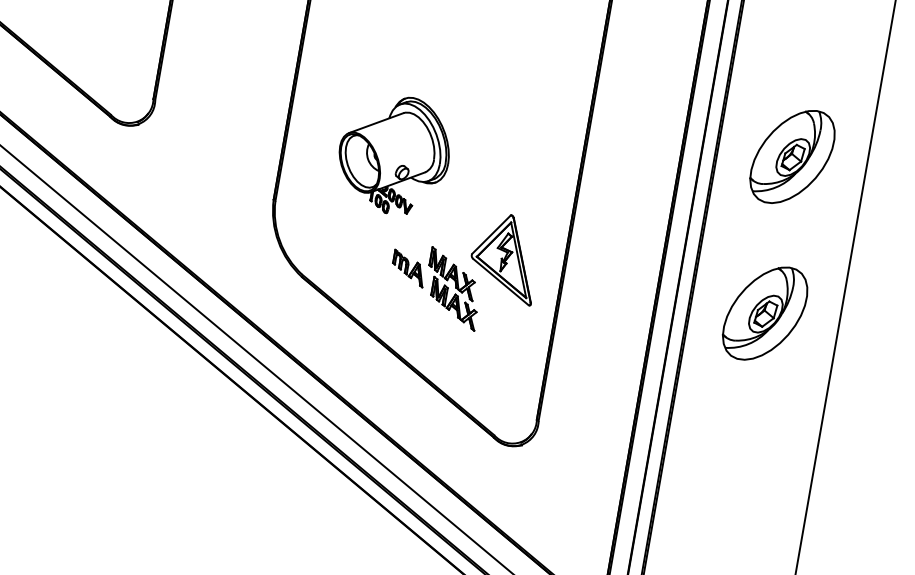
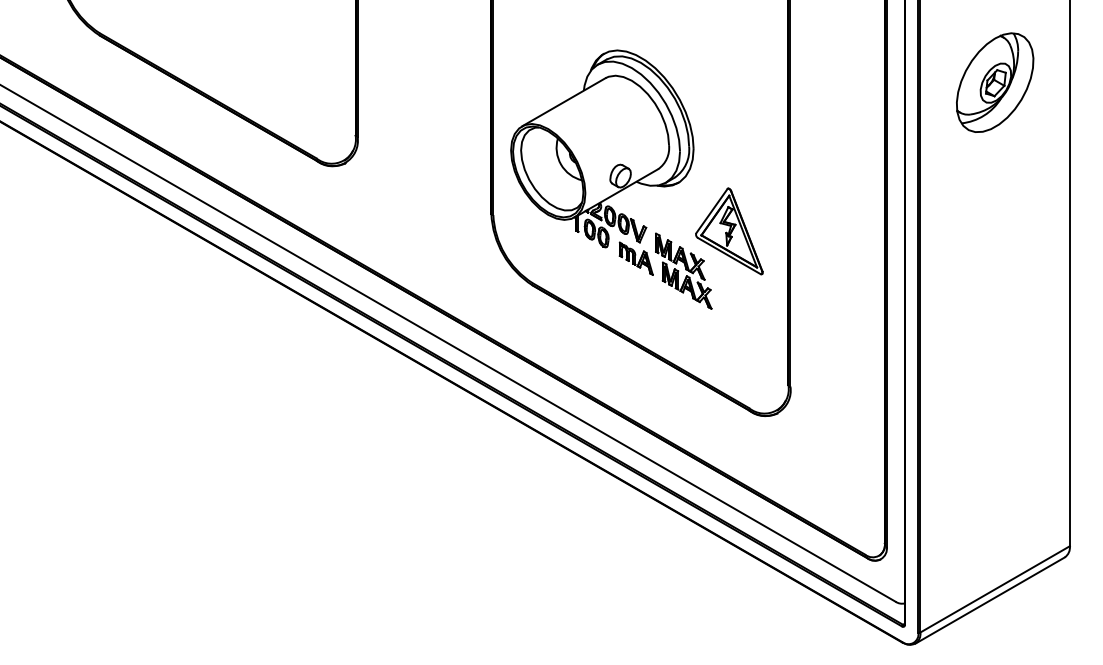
part: (394, 154) -> (602, 148), size x1.67
part: (765, 313) -> (995, 241), removed

